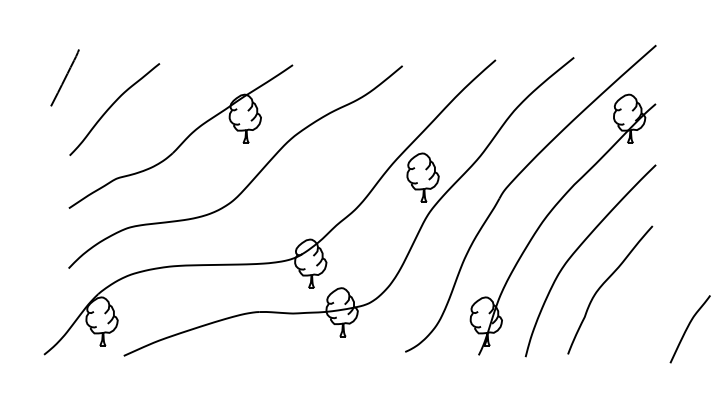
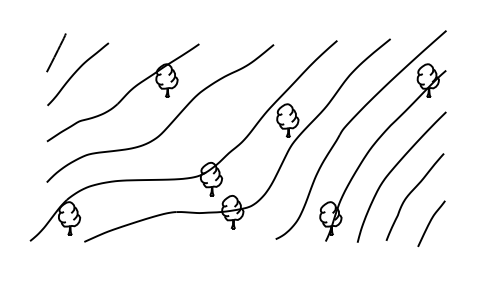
line: (65, 77) -> (56, 52), moved
curve: (688, 328) -> (430, 223), moved

